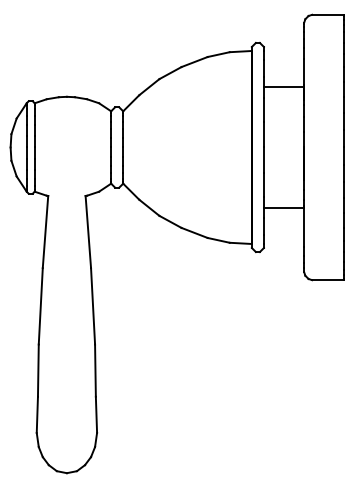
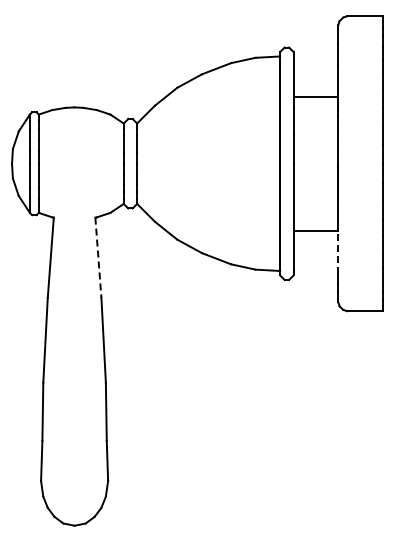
line: (304, 227) -> (338, 252), solid -> dashed
line: (88, 232) -> (98, 258), solid -> dashed

